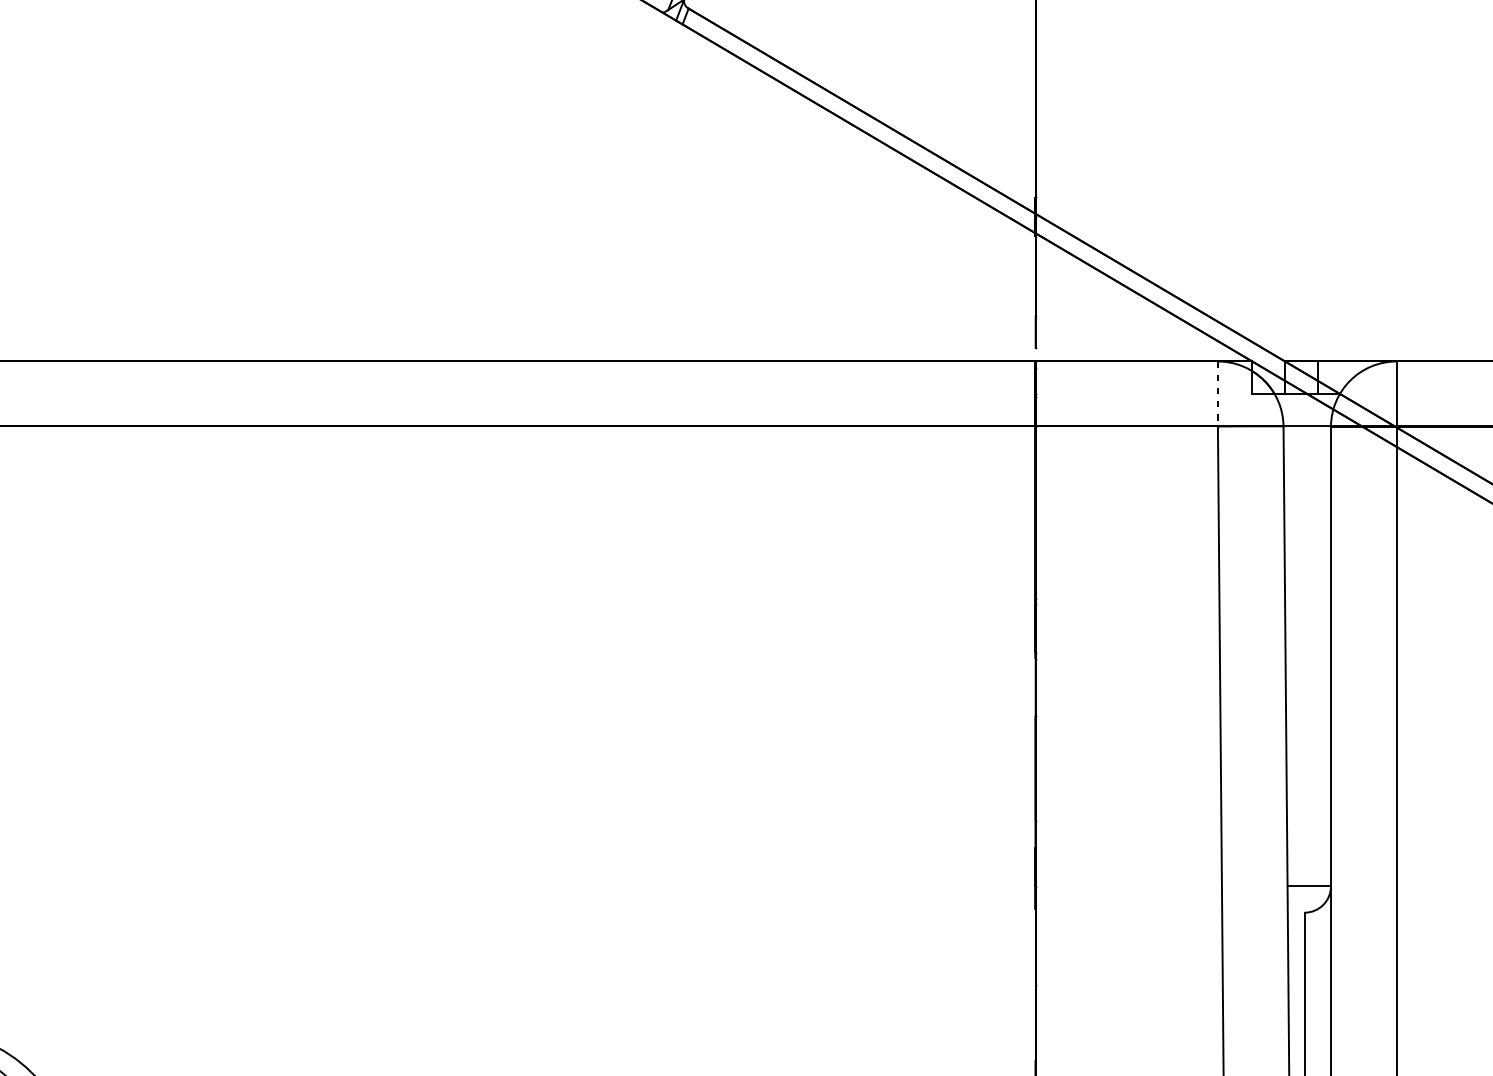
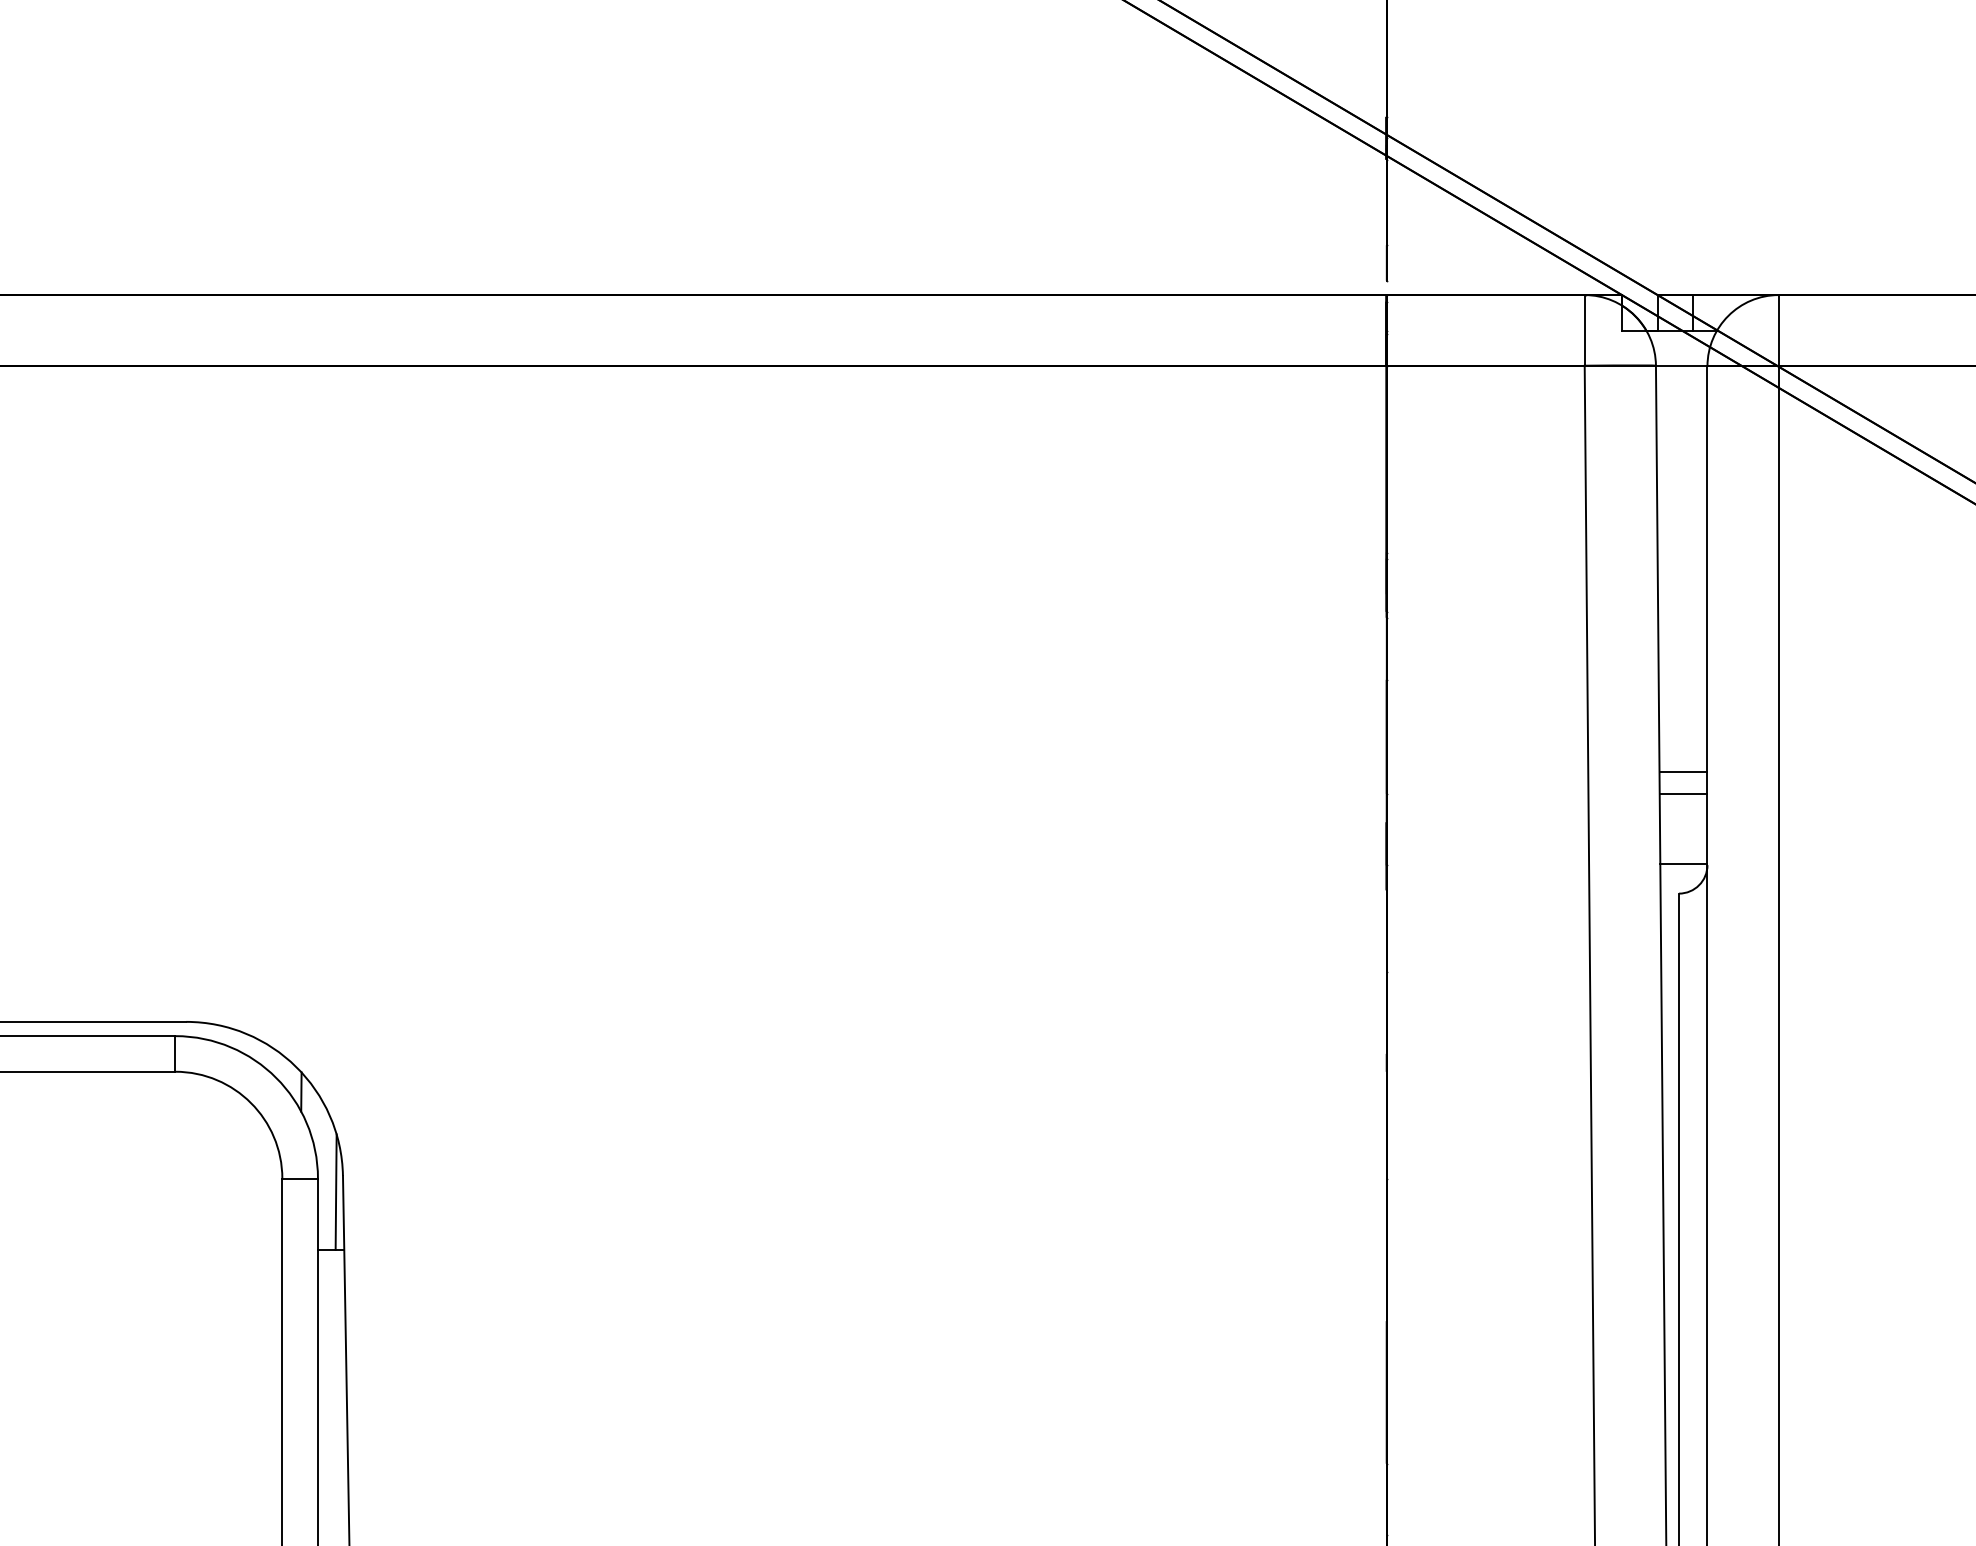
line: (1217, 394) -> (1584, 330), dashed -> solid
line: (1308, 801) -> (1683, 772), added
line: (1308, 820) -> (1683, 793), added

